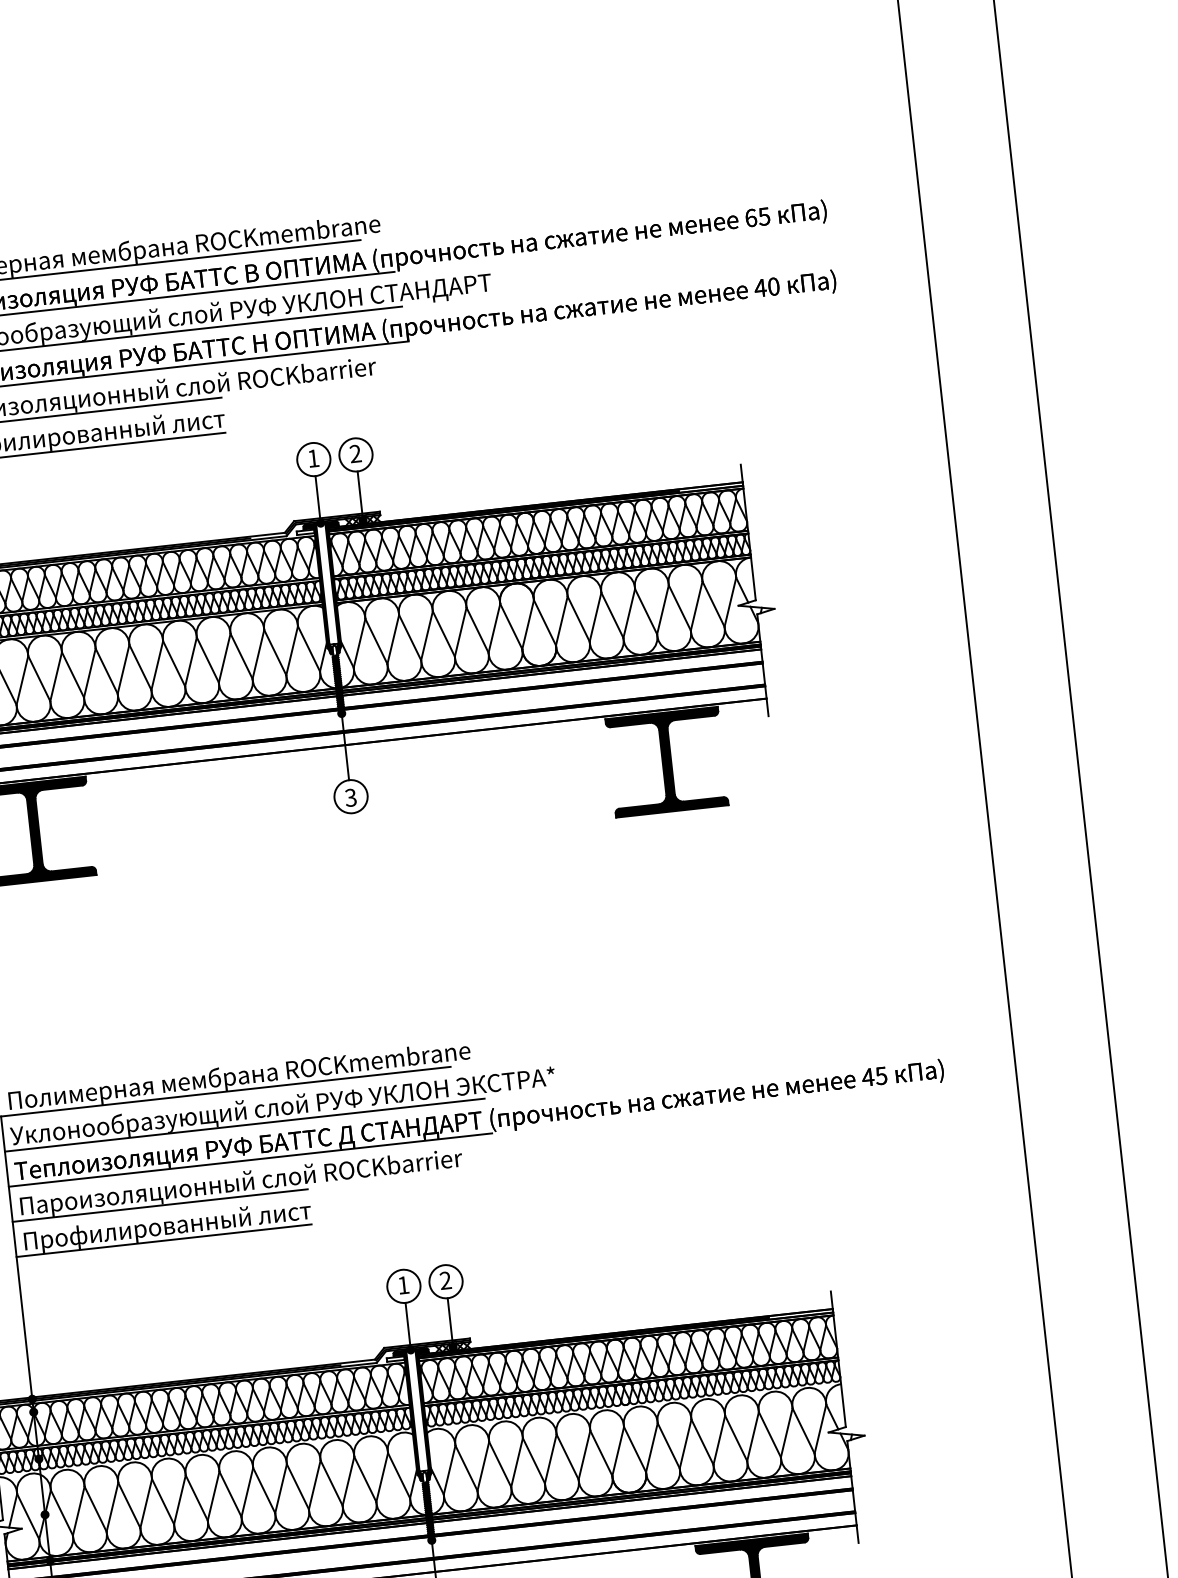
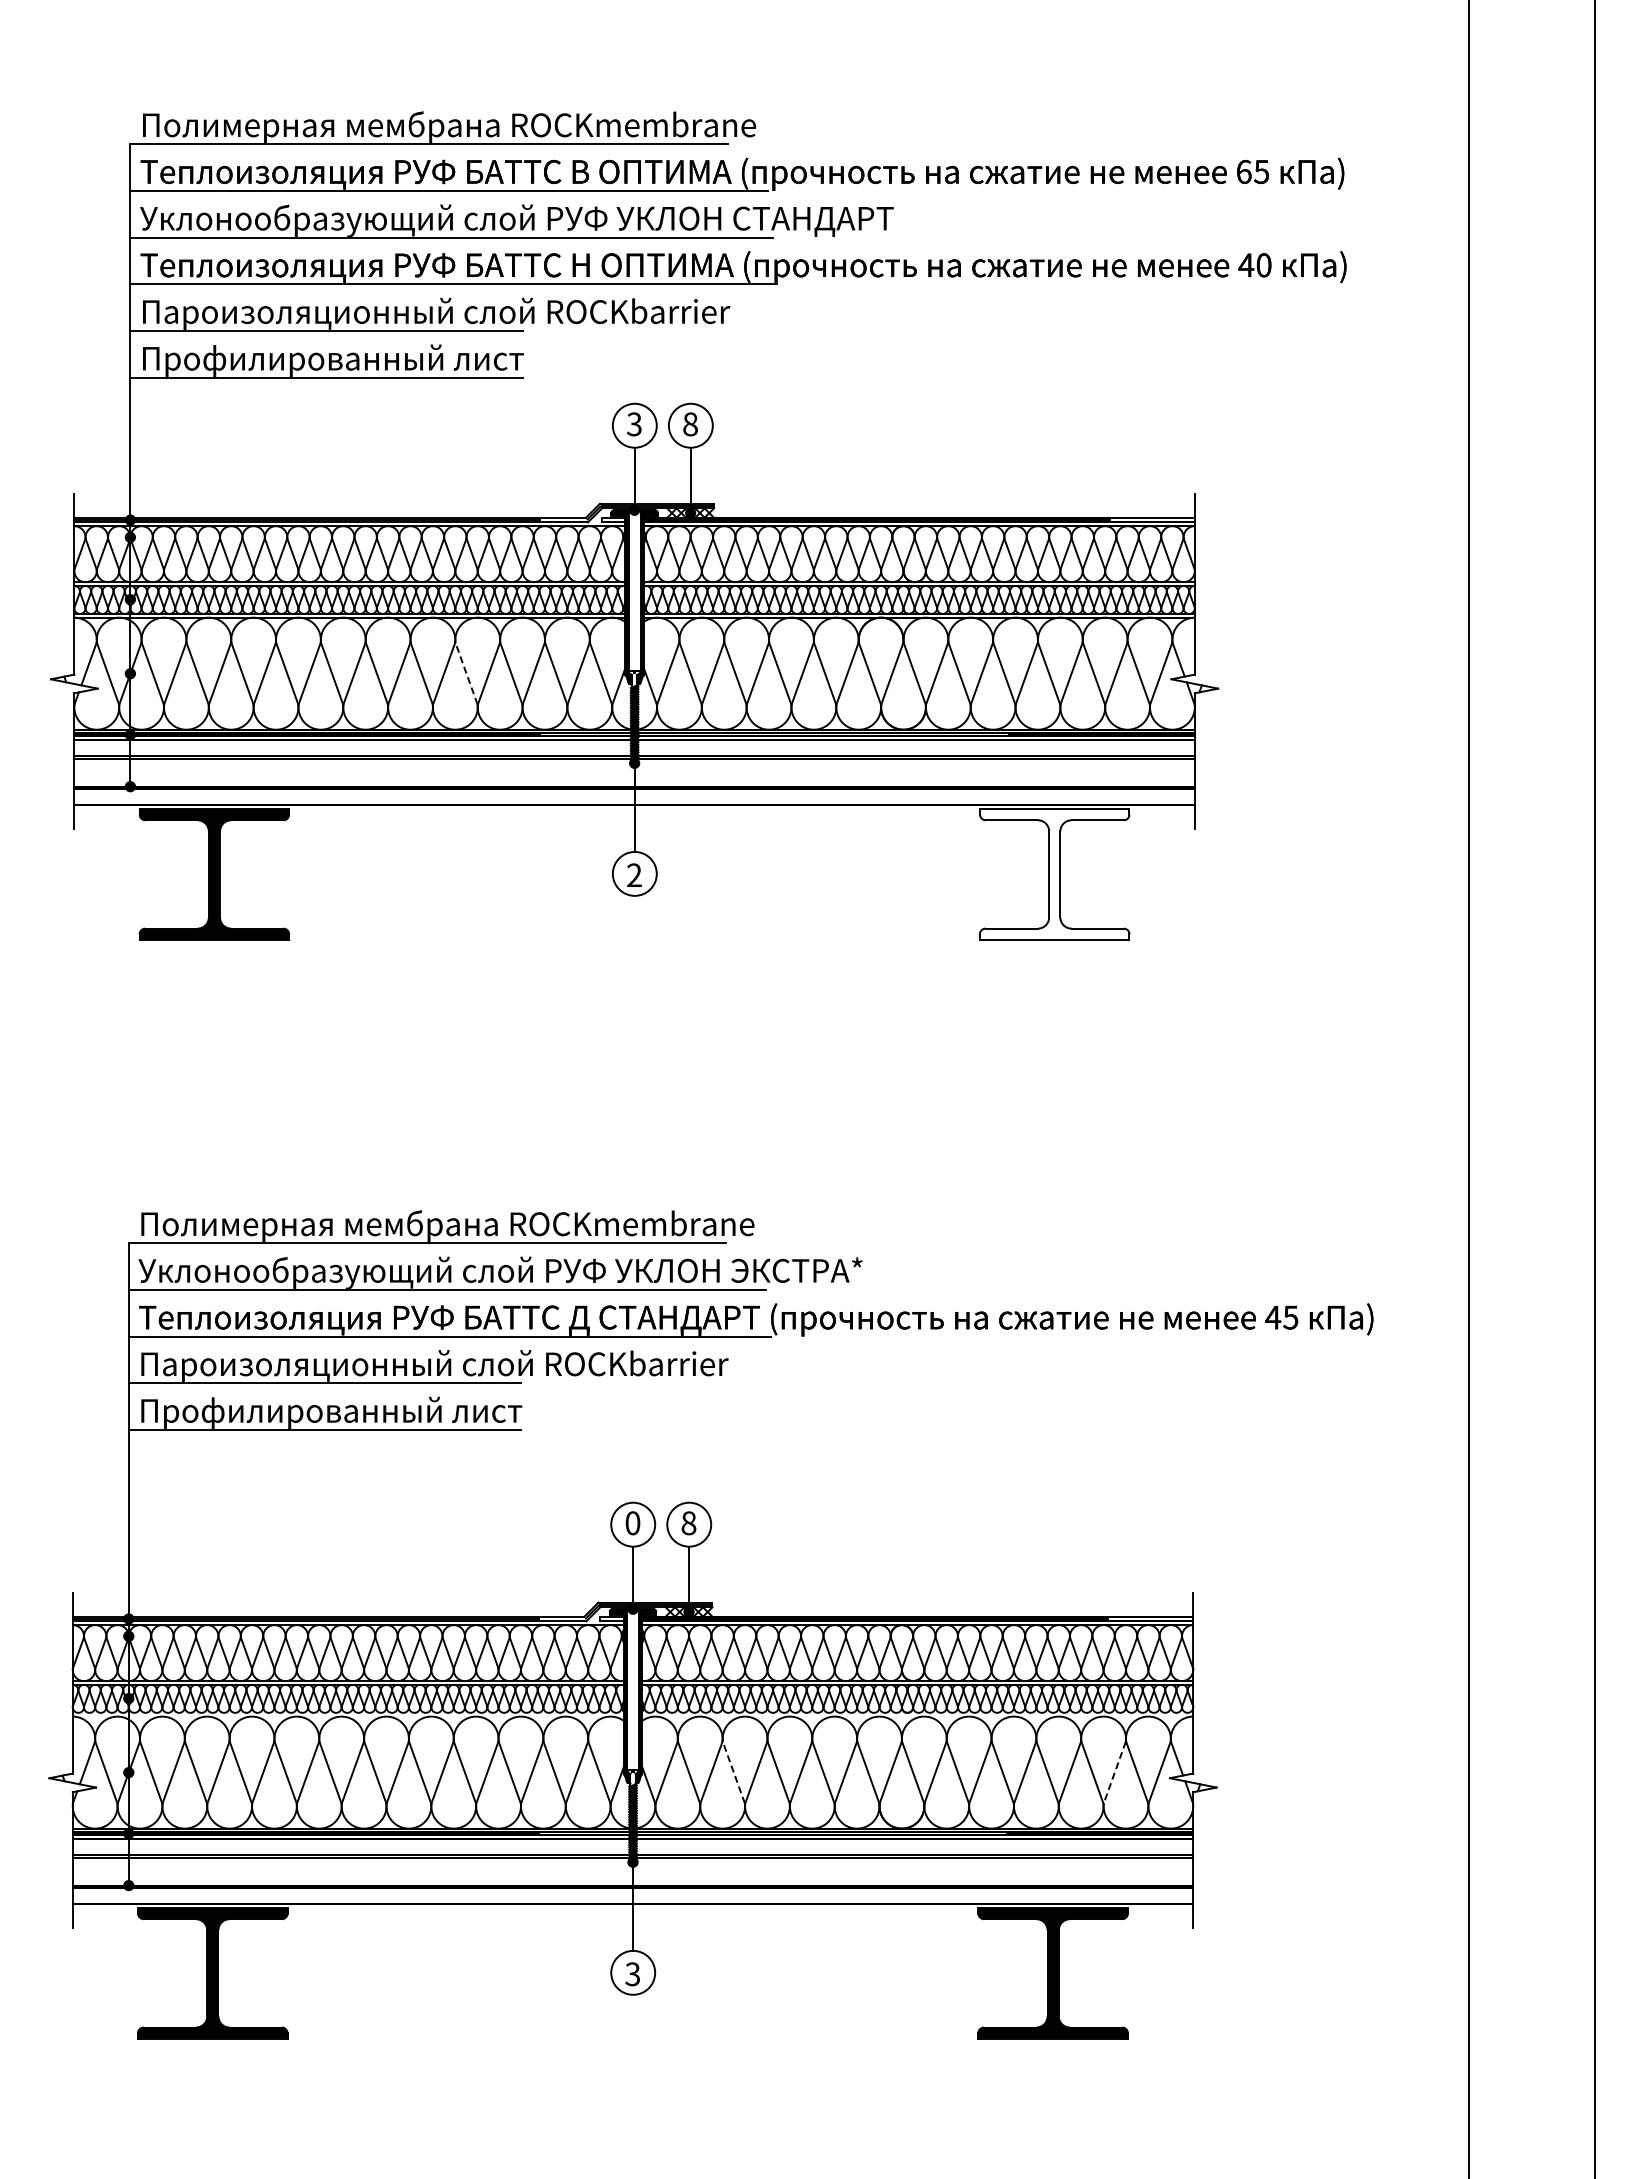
text: (355, 454) -> (690, 424), 2 -> 8
text: (313, 458) -> (634, 424), 1 -> 3
line: (207, 659) -> (466, 673), solid -> dashed
fill: (666, 762) -> (1054, 874), removed
text: (350, 797) -> (634, 875), 3 -> 2
text: (445, 1280) -> (688, 1523), 2 -> 8
text: (403, 1285) -> (632, 1523), 1 -> 0
line: (786, 1432) -> (1114, 1772), solid -> dashed
line: (499, 1464) -> (733, 1772), solid -> dashed

